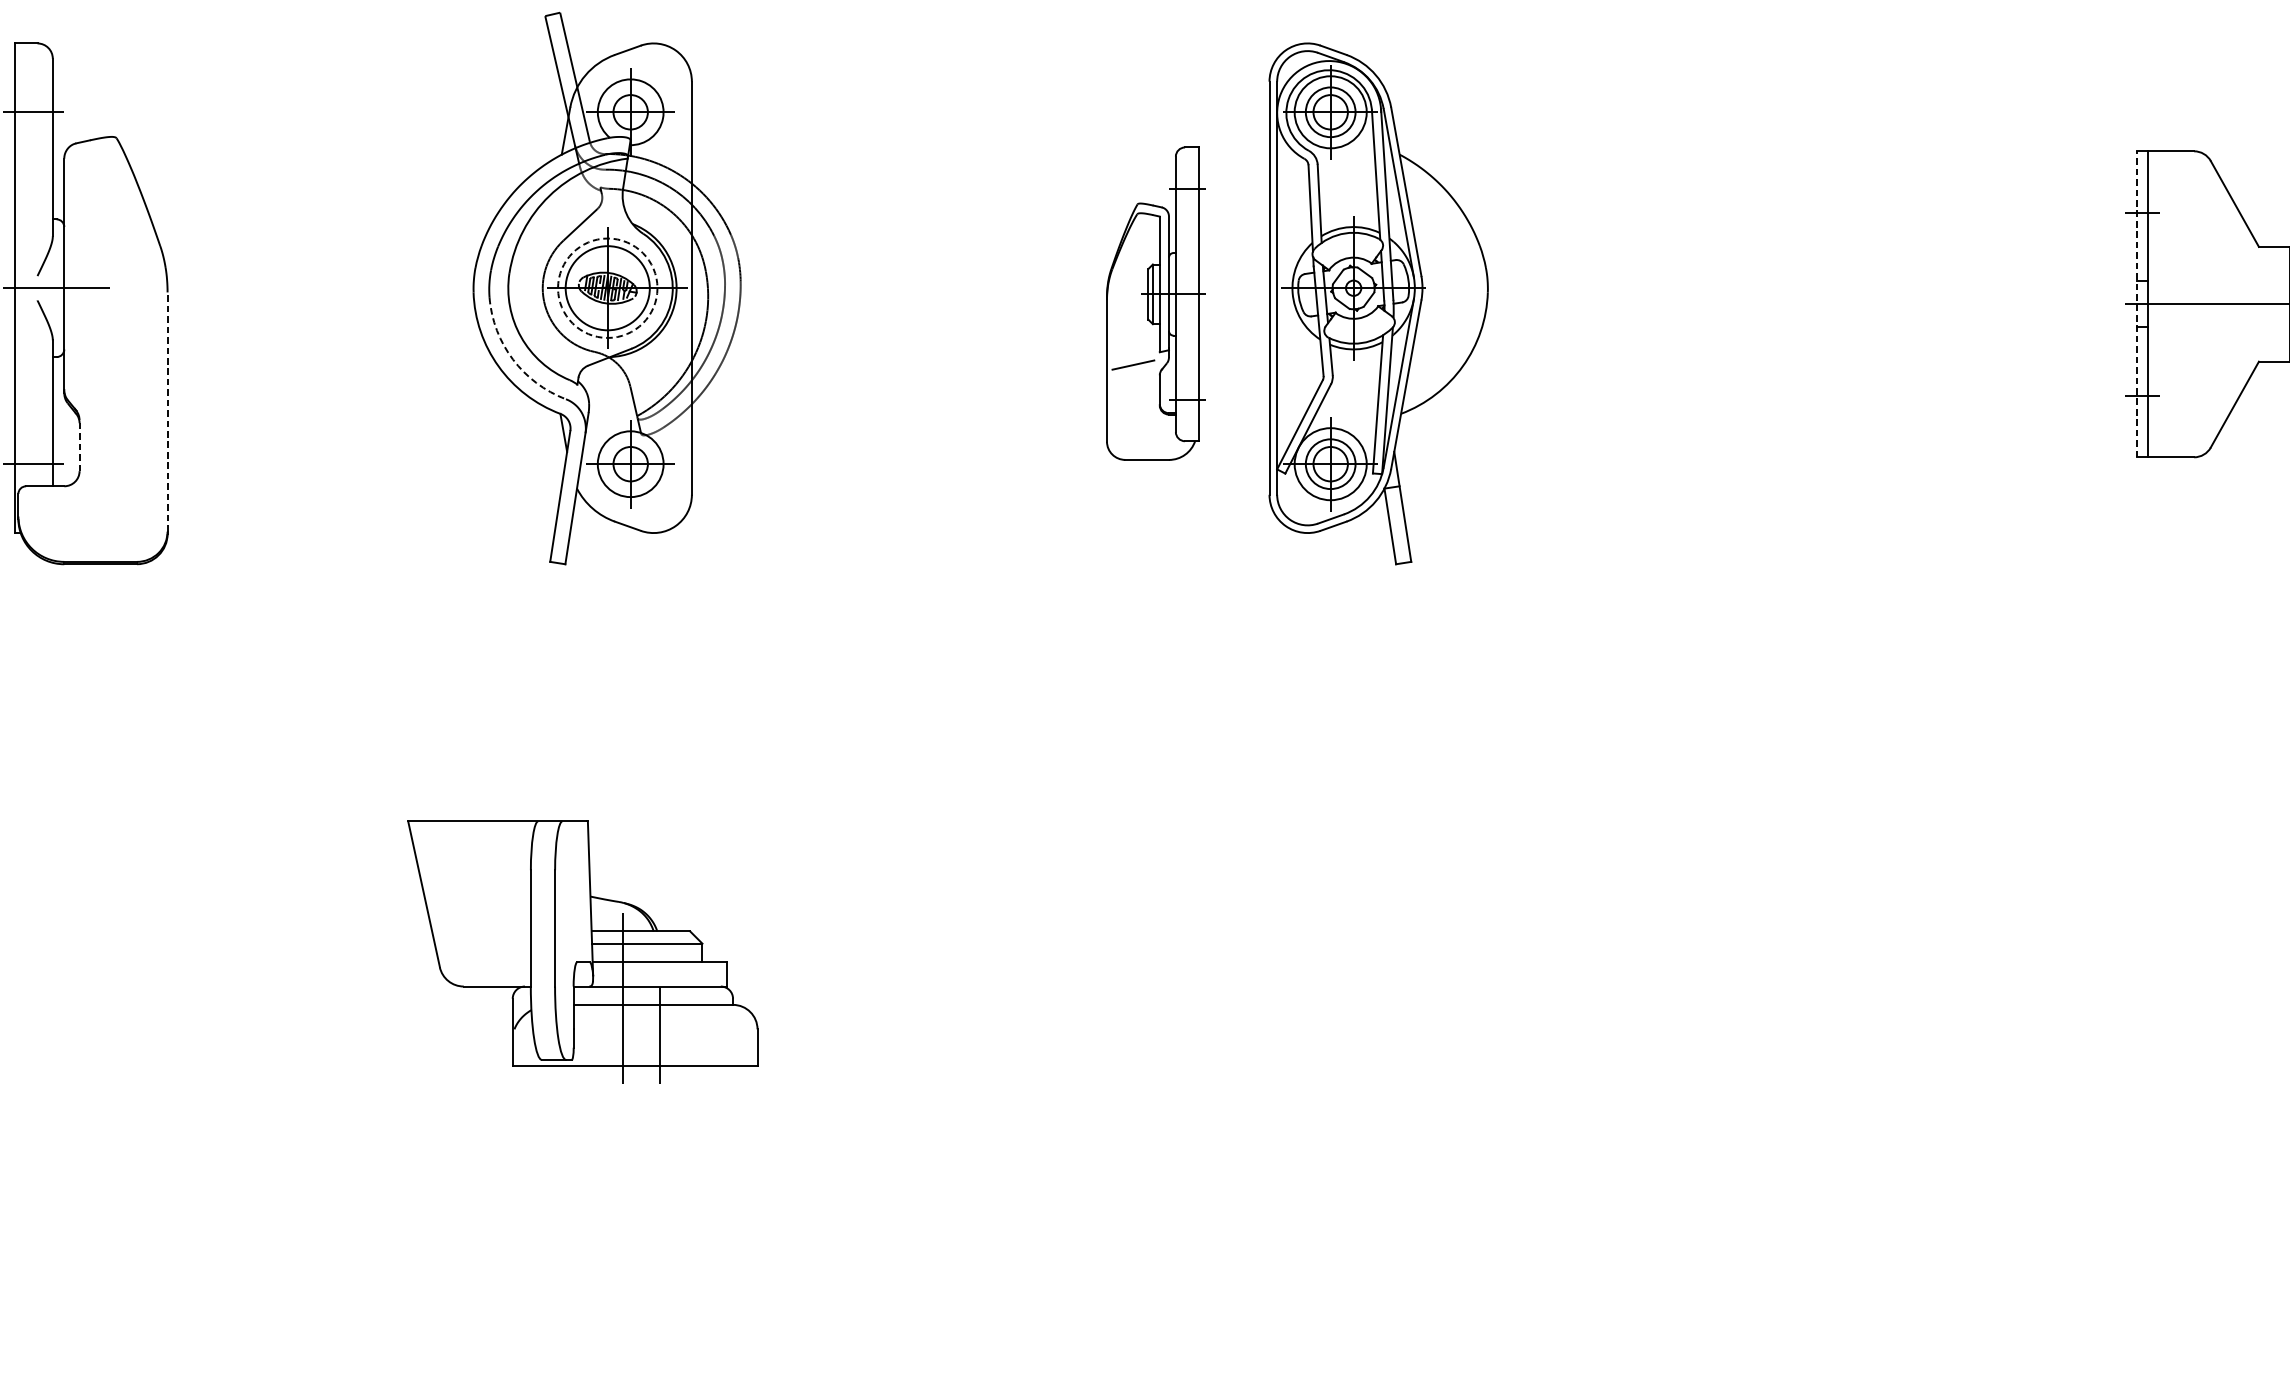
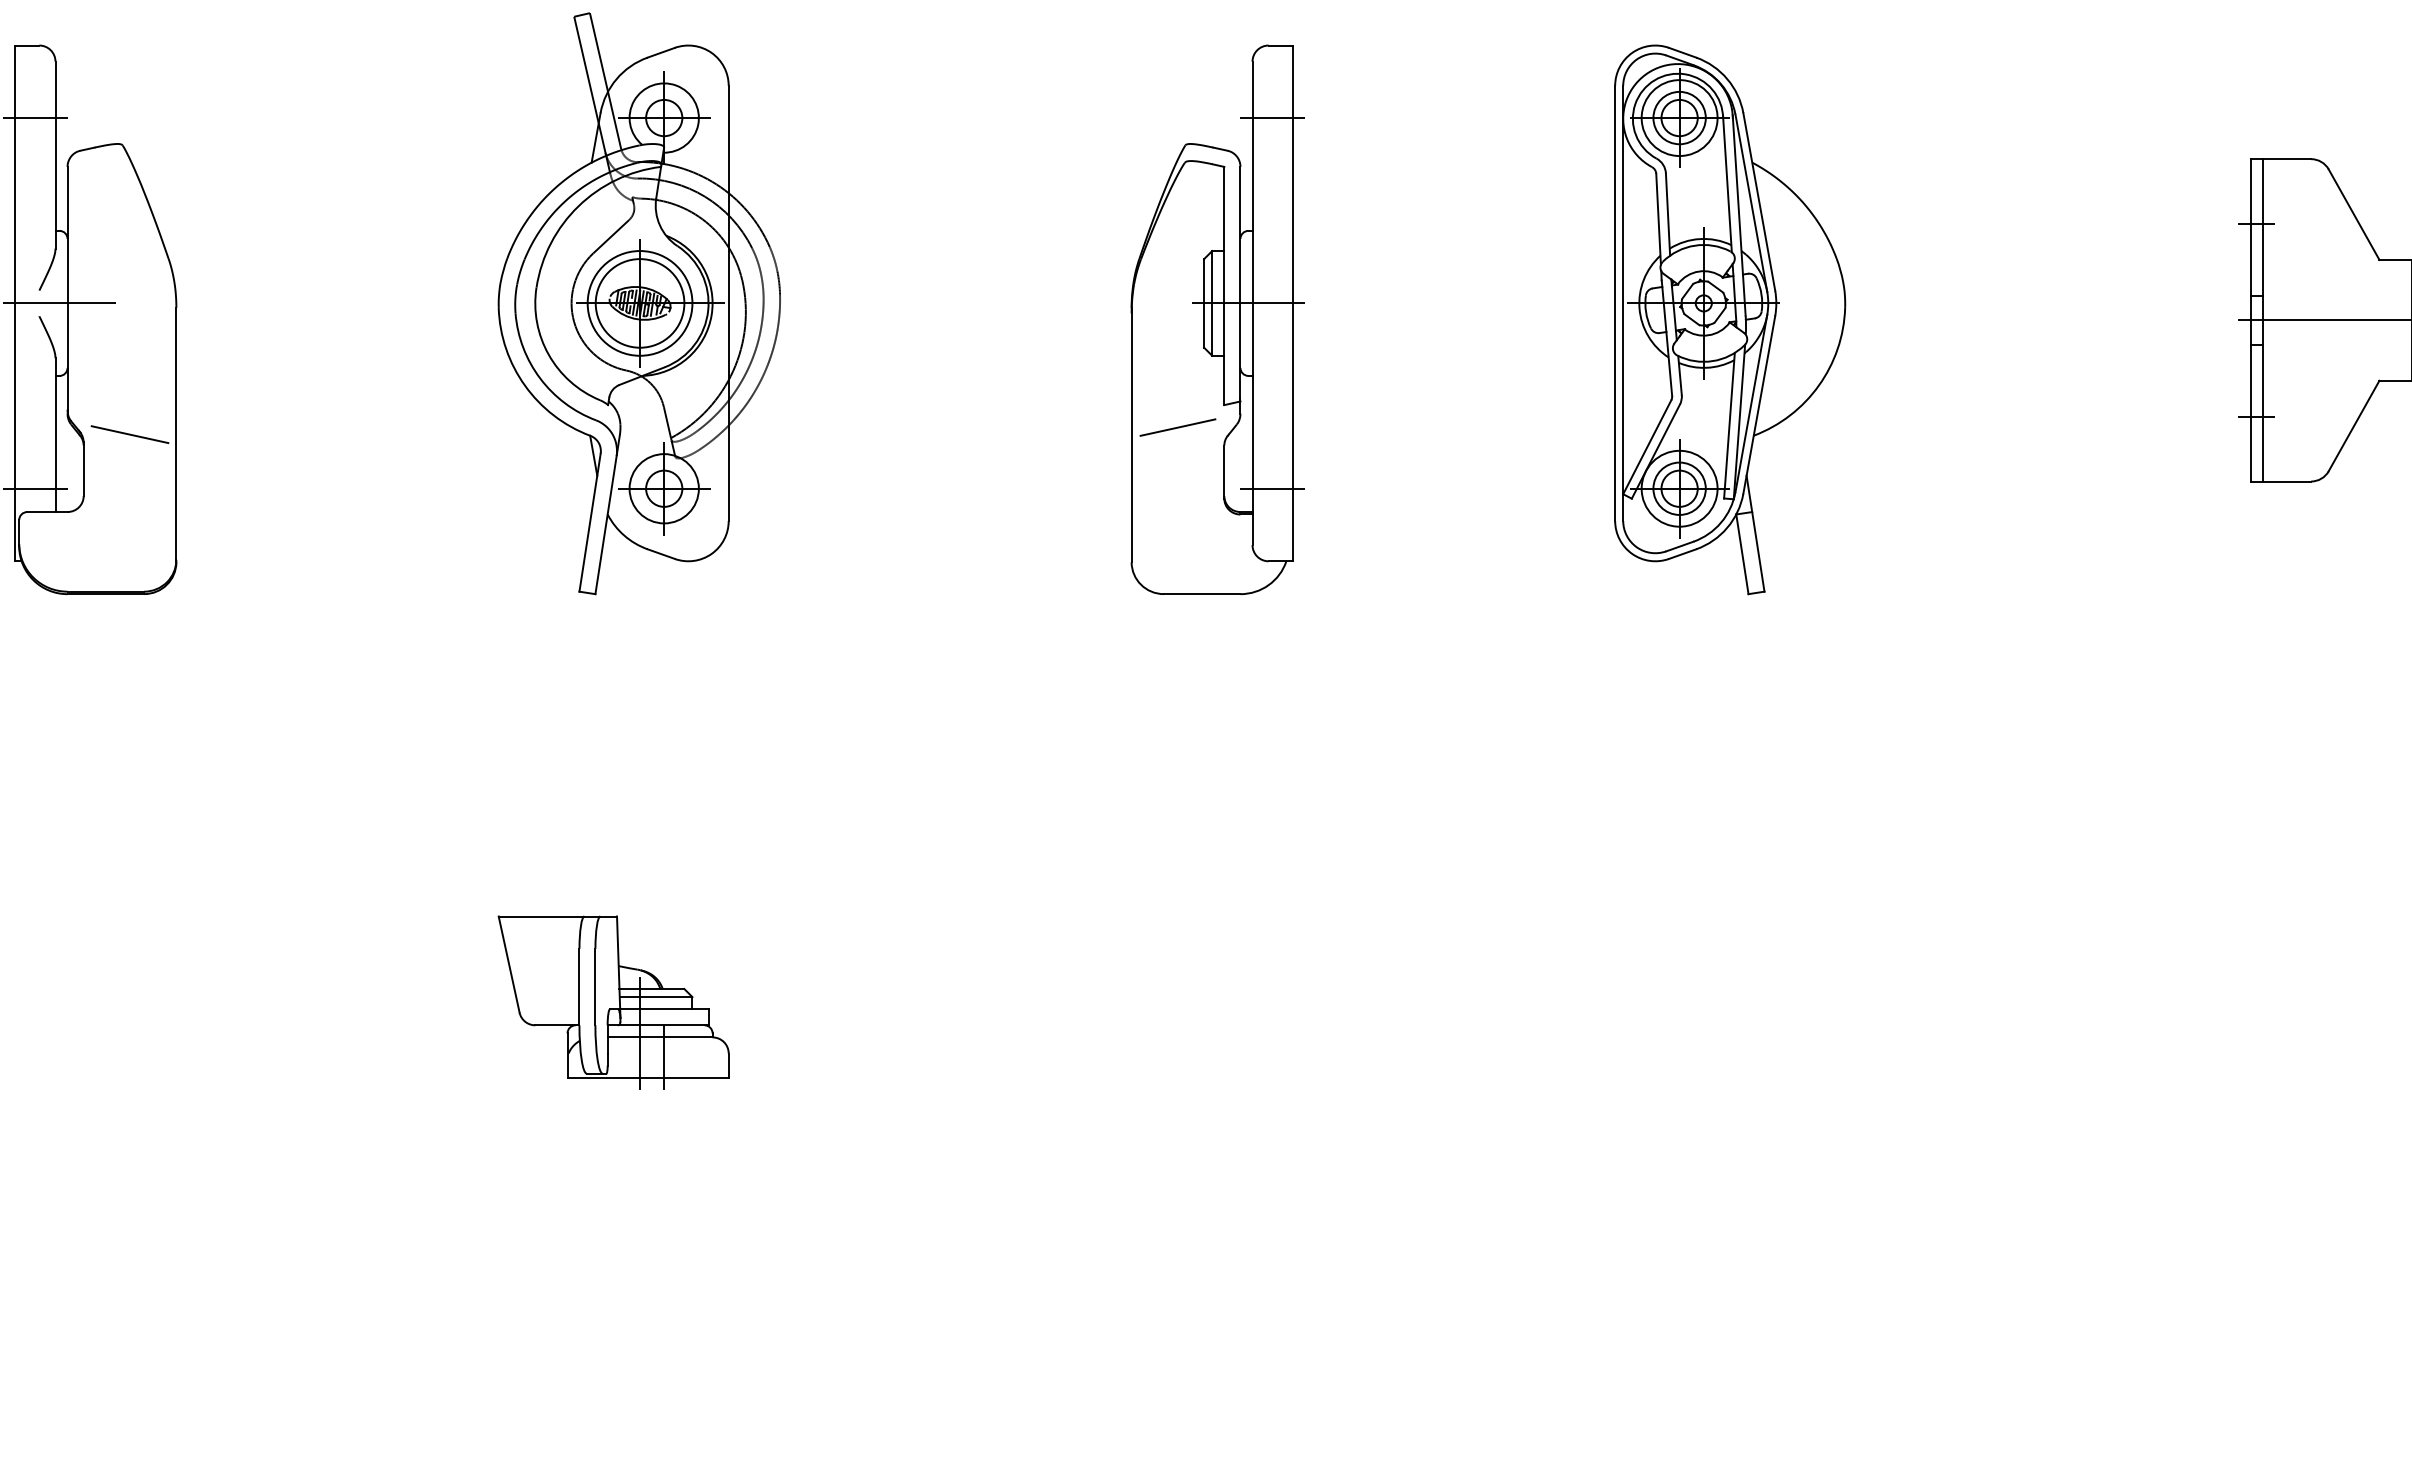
circle: (607, 288) -> (639, 303), dashed -> solid
part: (1155, 303) -> (1217, 319), size x1.67
part: (1379, 303) -> (1730, 319), moved
line: (2136, 303) -> (2250, 319), dashed -> solid
arc: (513, 359) -> (540, 378), dashed -> solid
line: (167, 411) -> (176, 433), dashed -> solid
line: (123, 412) -> (129, 434), added
line: (79, 445) -> (83, 469), dashed -> solid
part: (582, 951) -> (613, 1002), size x0.62

